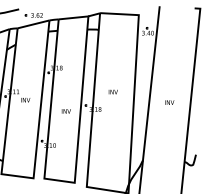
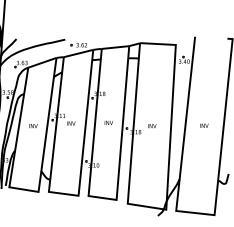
text: (113, 92) -> (152, 126), moved
text: (65, 110) -> (108, 122), moved

